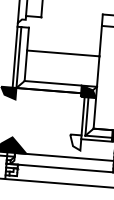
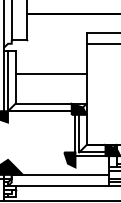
fill: (74, 142) -> (69, 159), added

